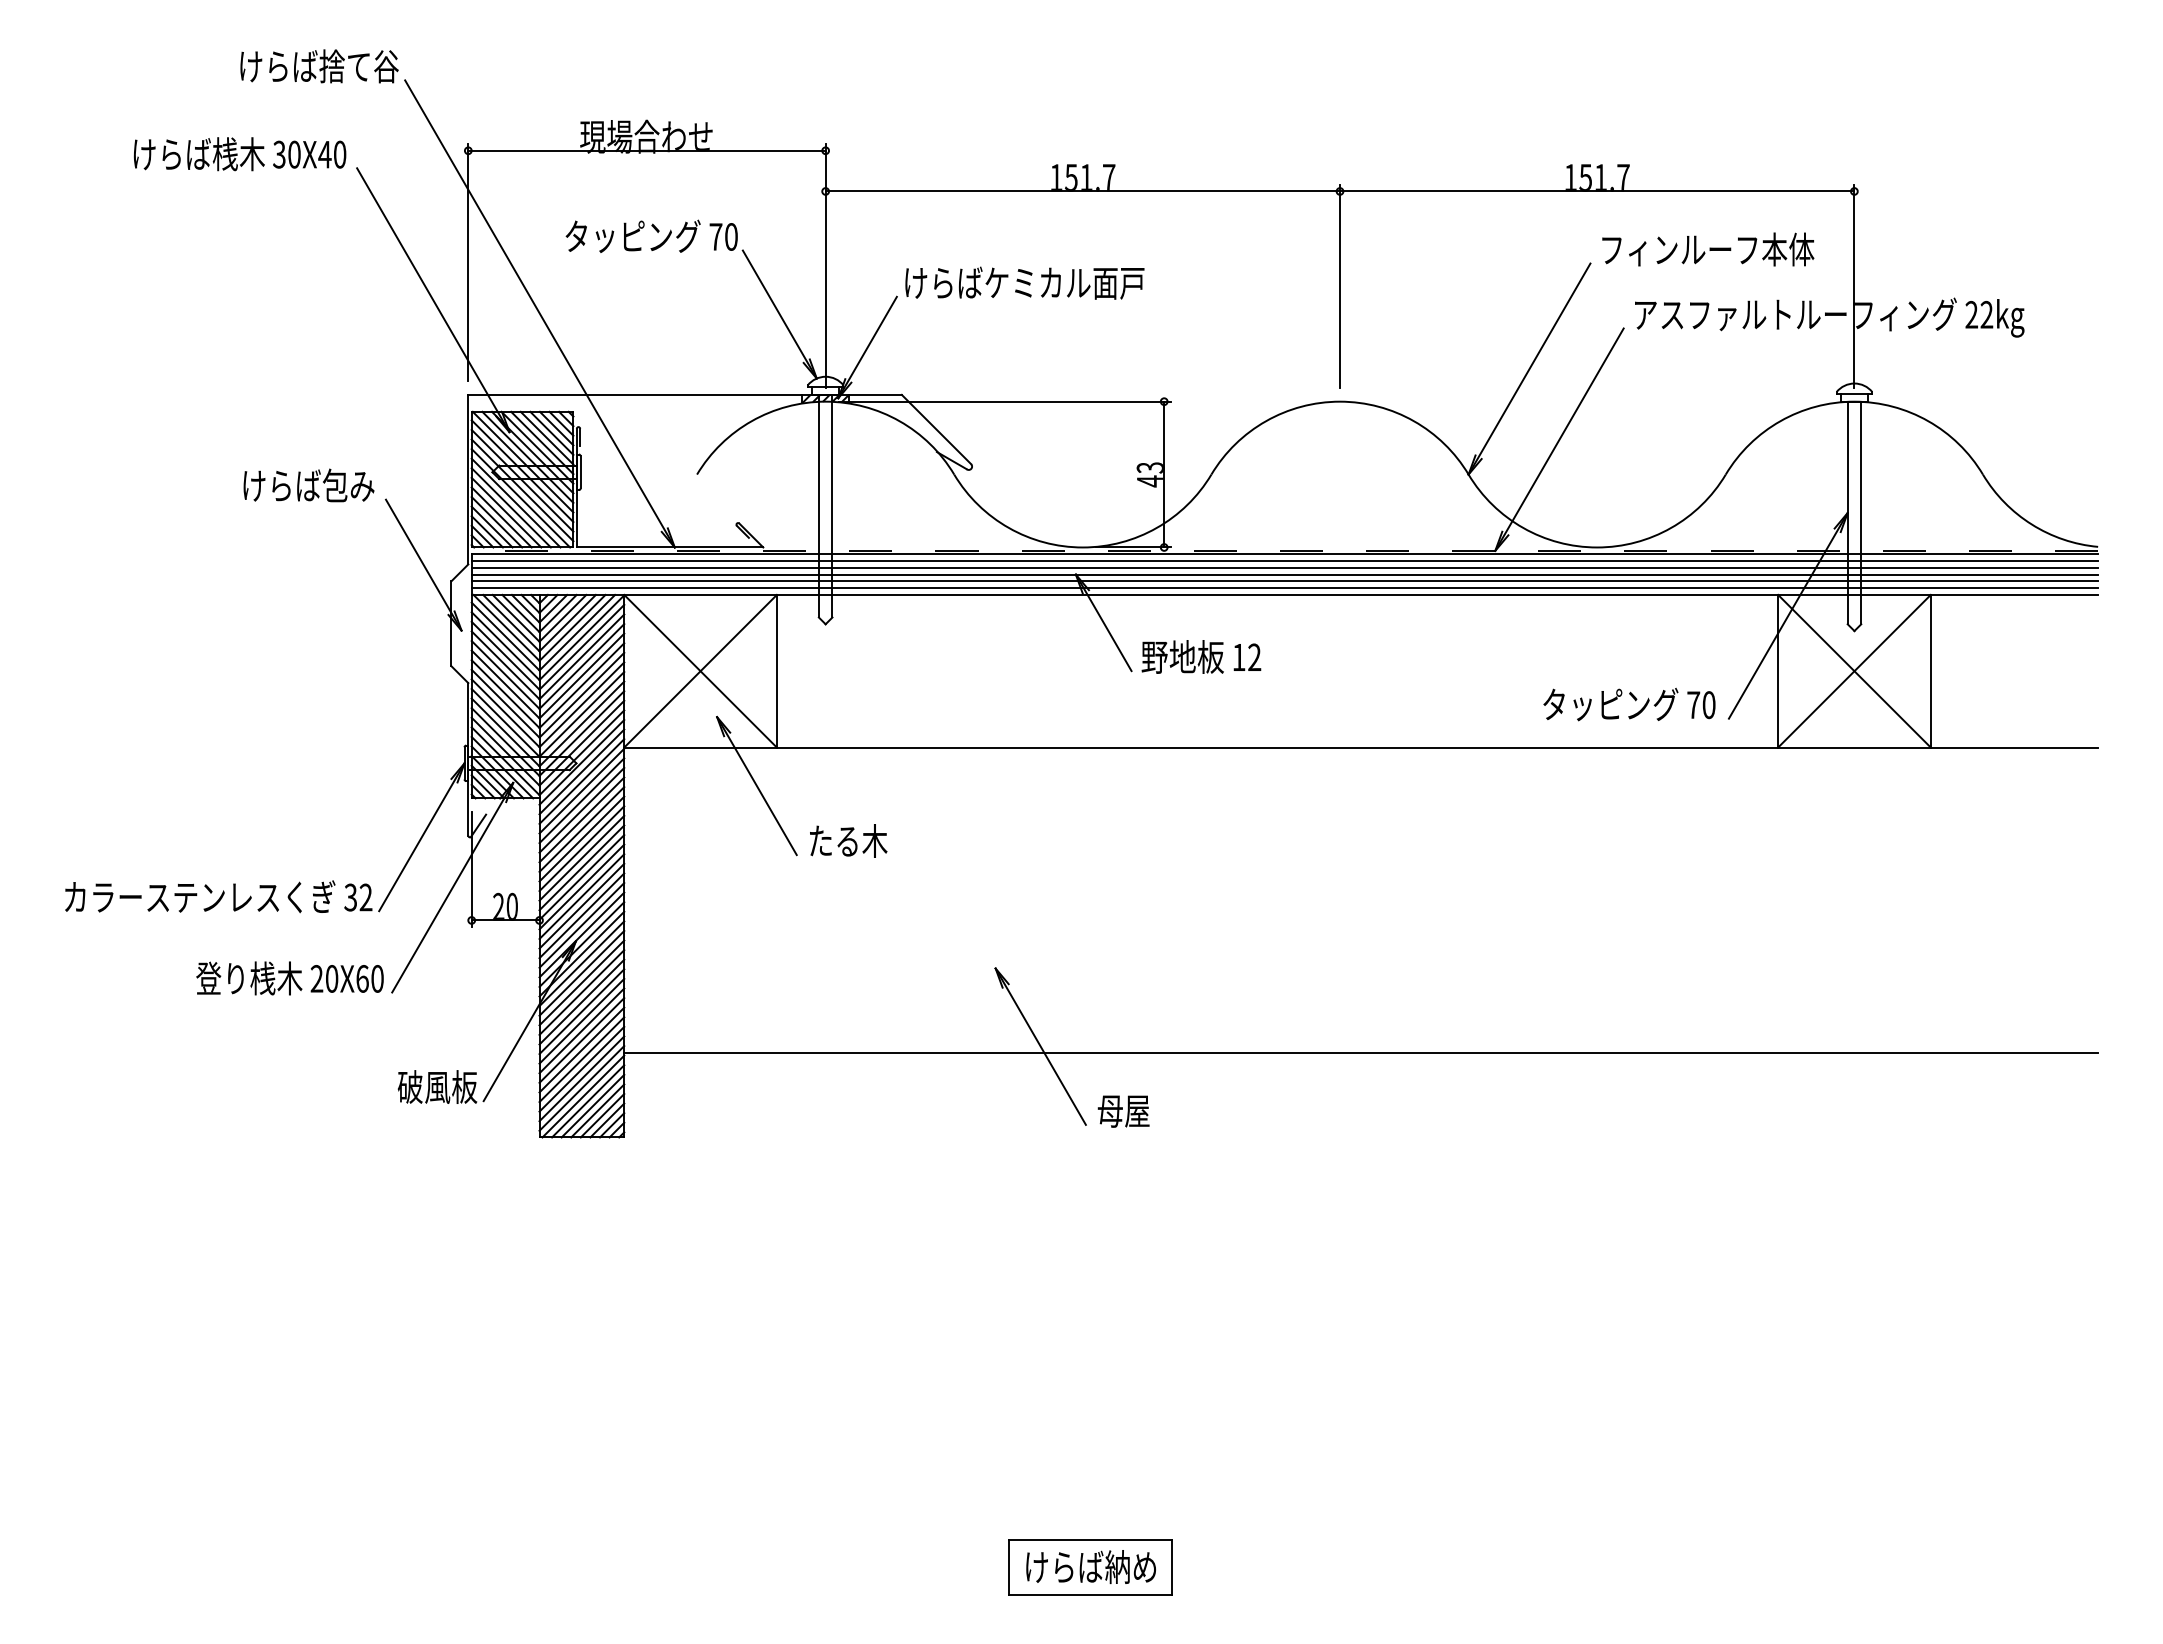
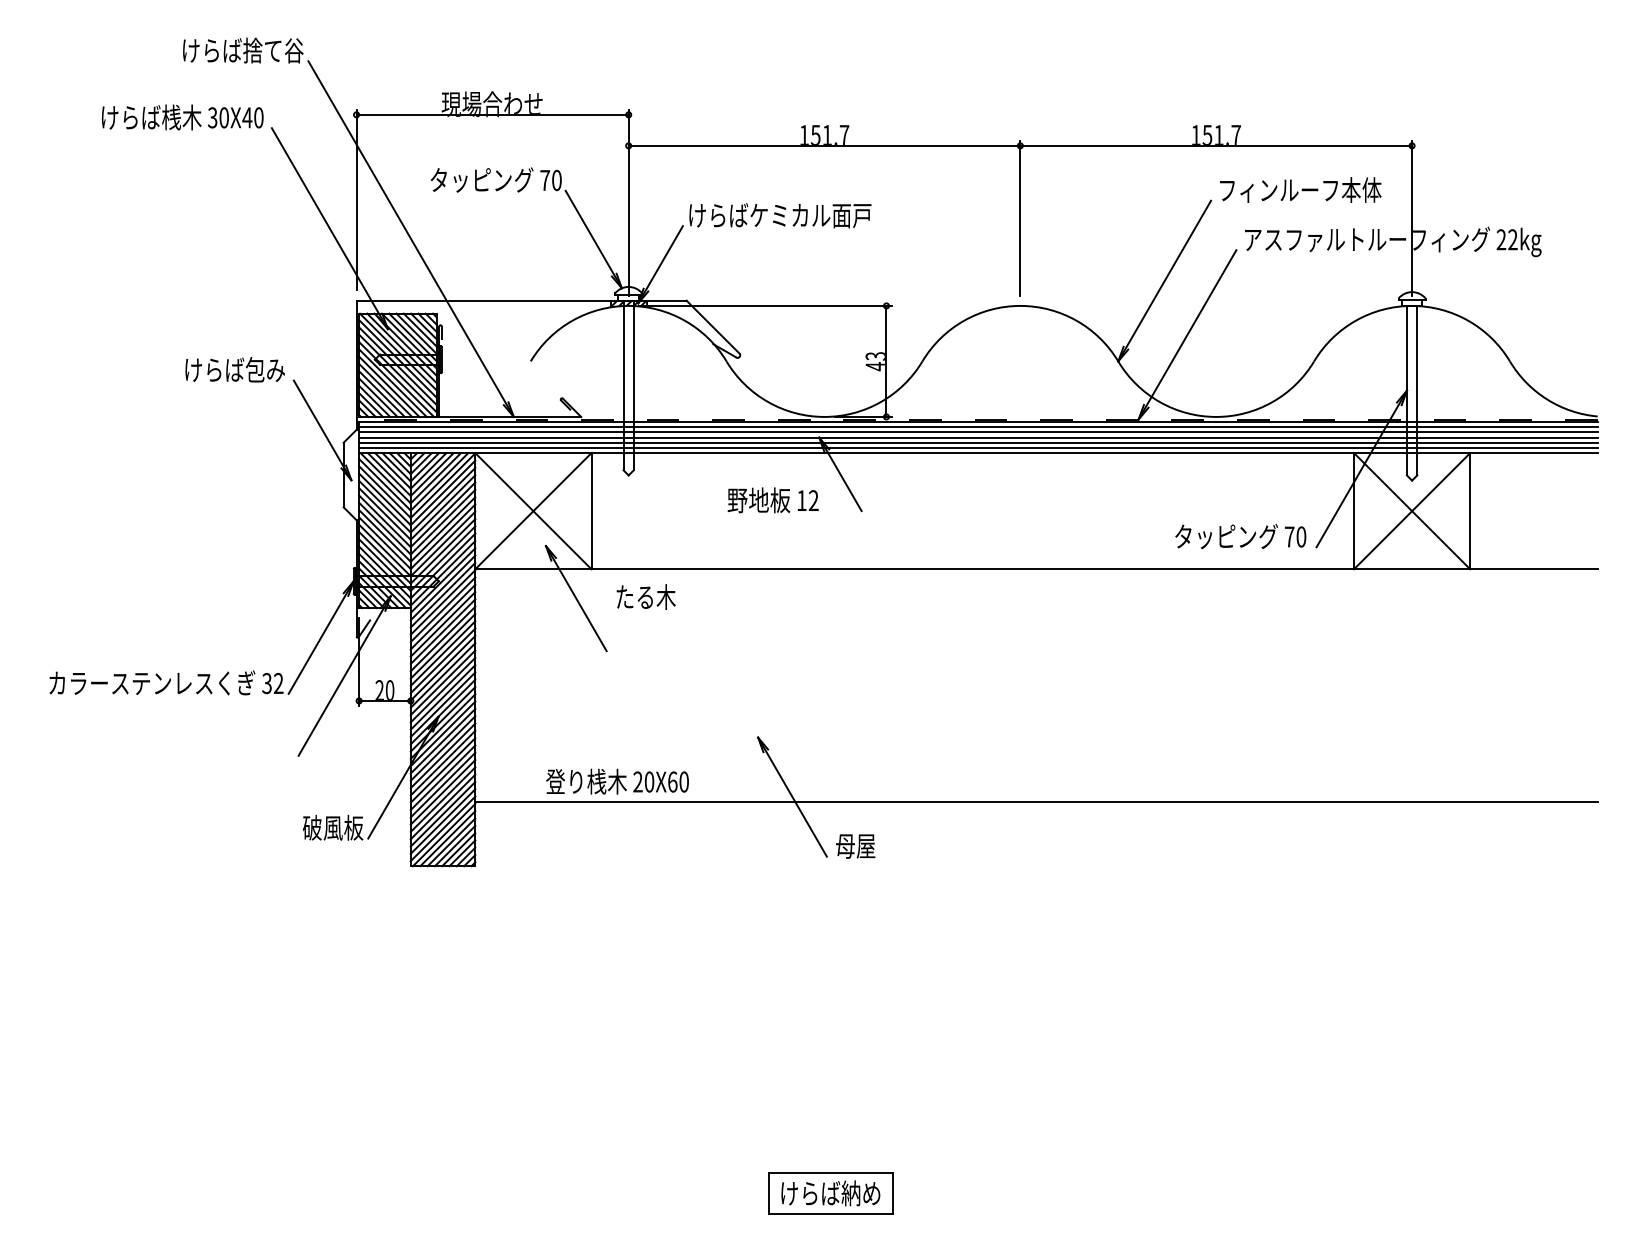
text: (1201, 656) -> (773, 499), moved
text: (848, 840) -> (646, 596), moved
text: (289, 978) -> (617, 781), moved

